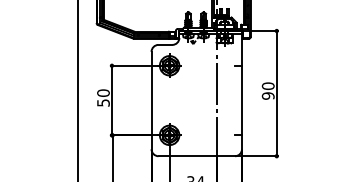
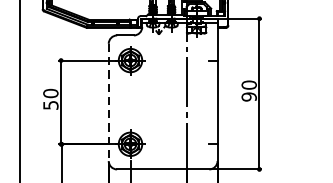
line: (151, 100) -> (108, 102), solid -> dashed

